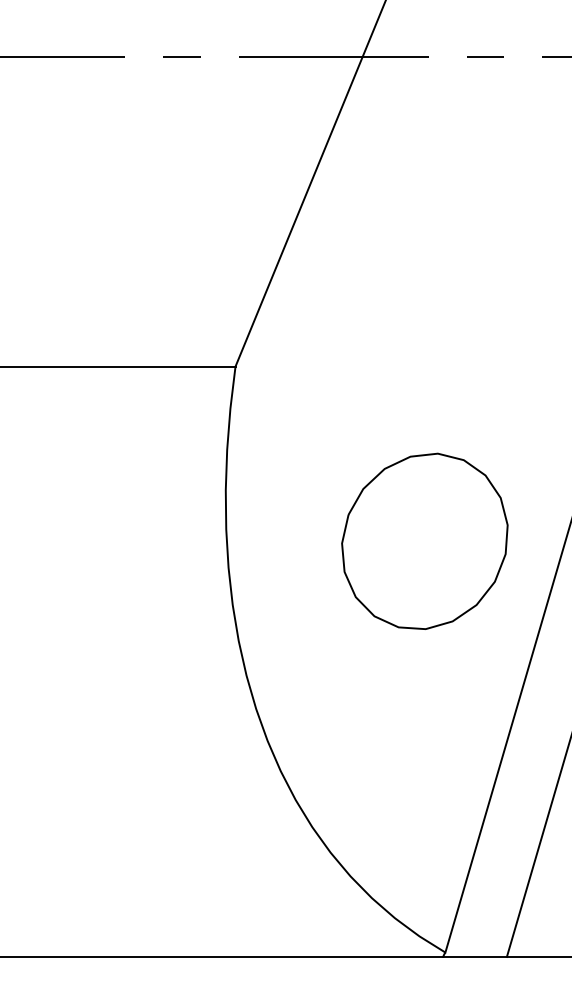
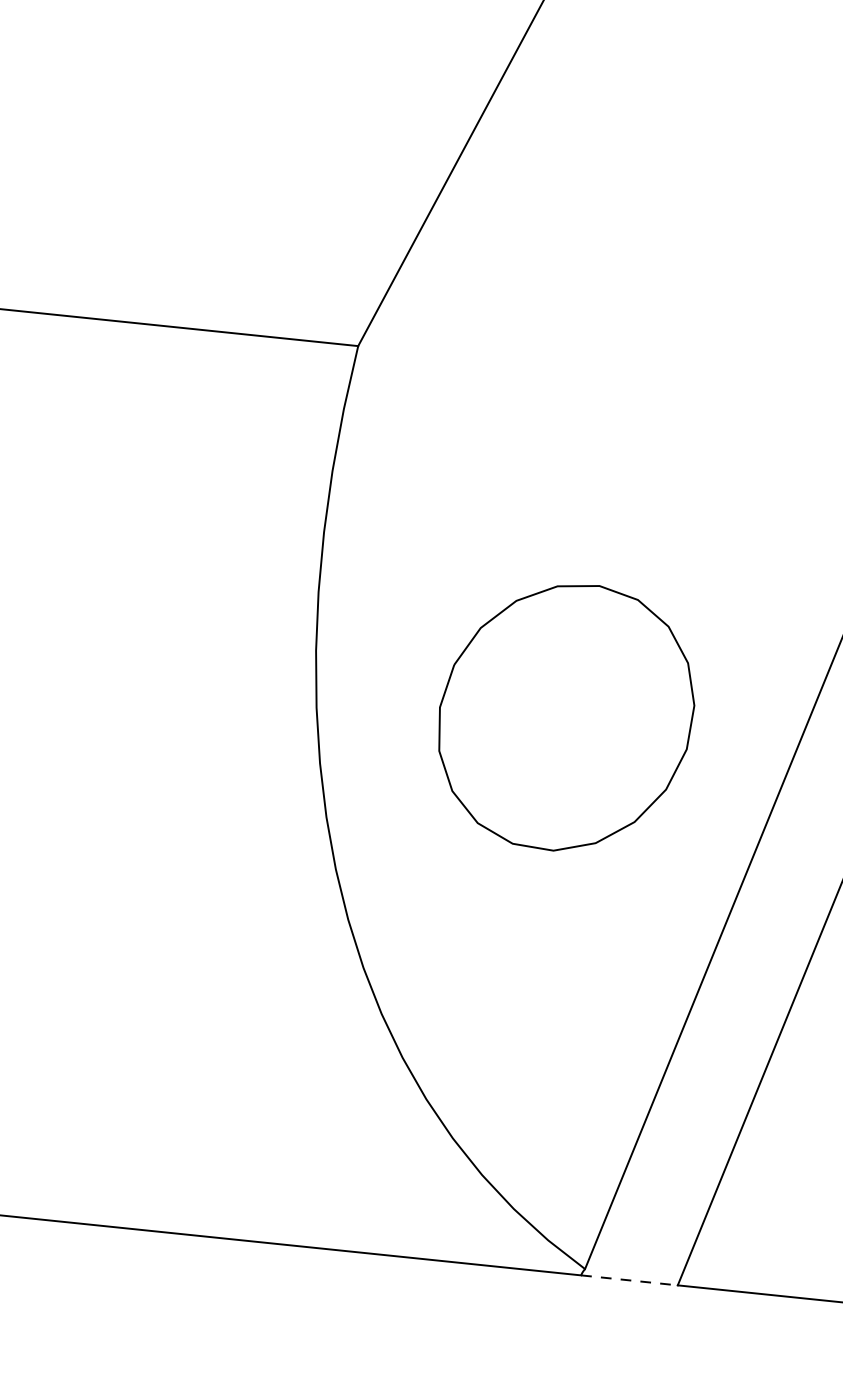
part: (424, 540) -> (565, 715), moved
line: (475, 956) -> (630, 1279), solid -> dashed

